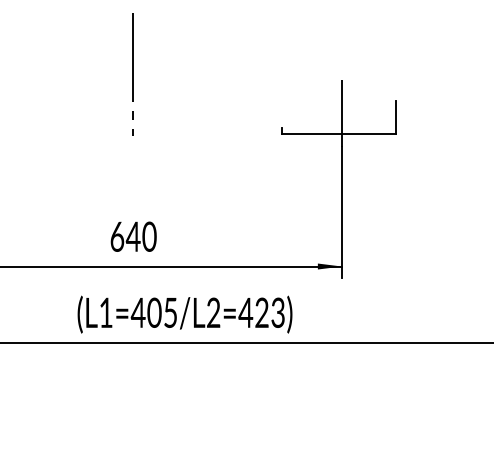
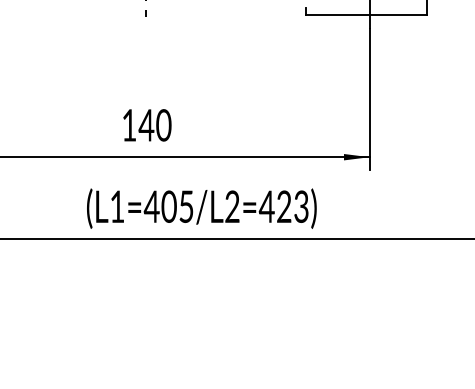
text: (117, 236) -> (129, 125), 640 -> 140

